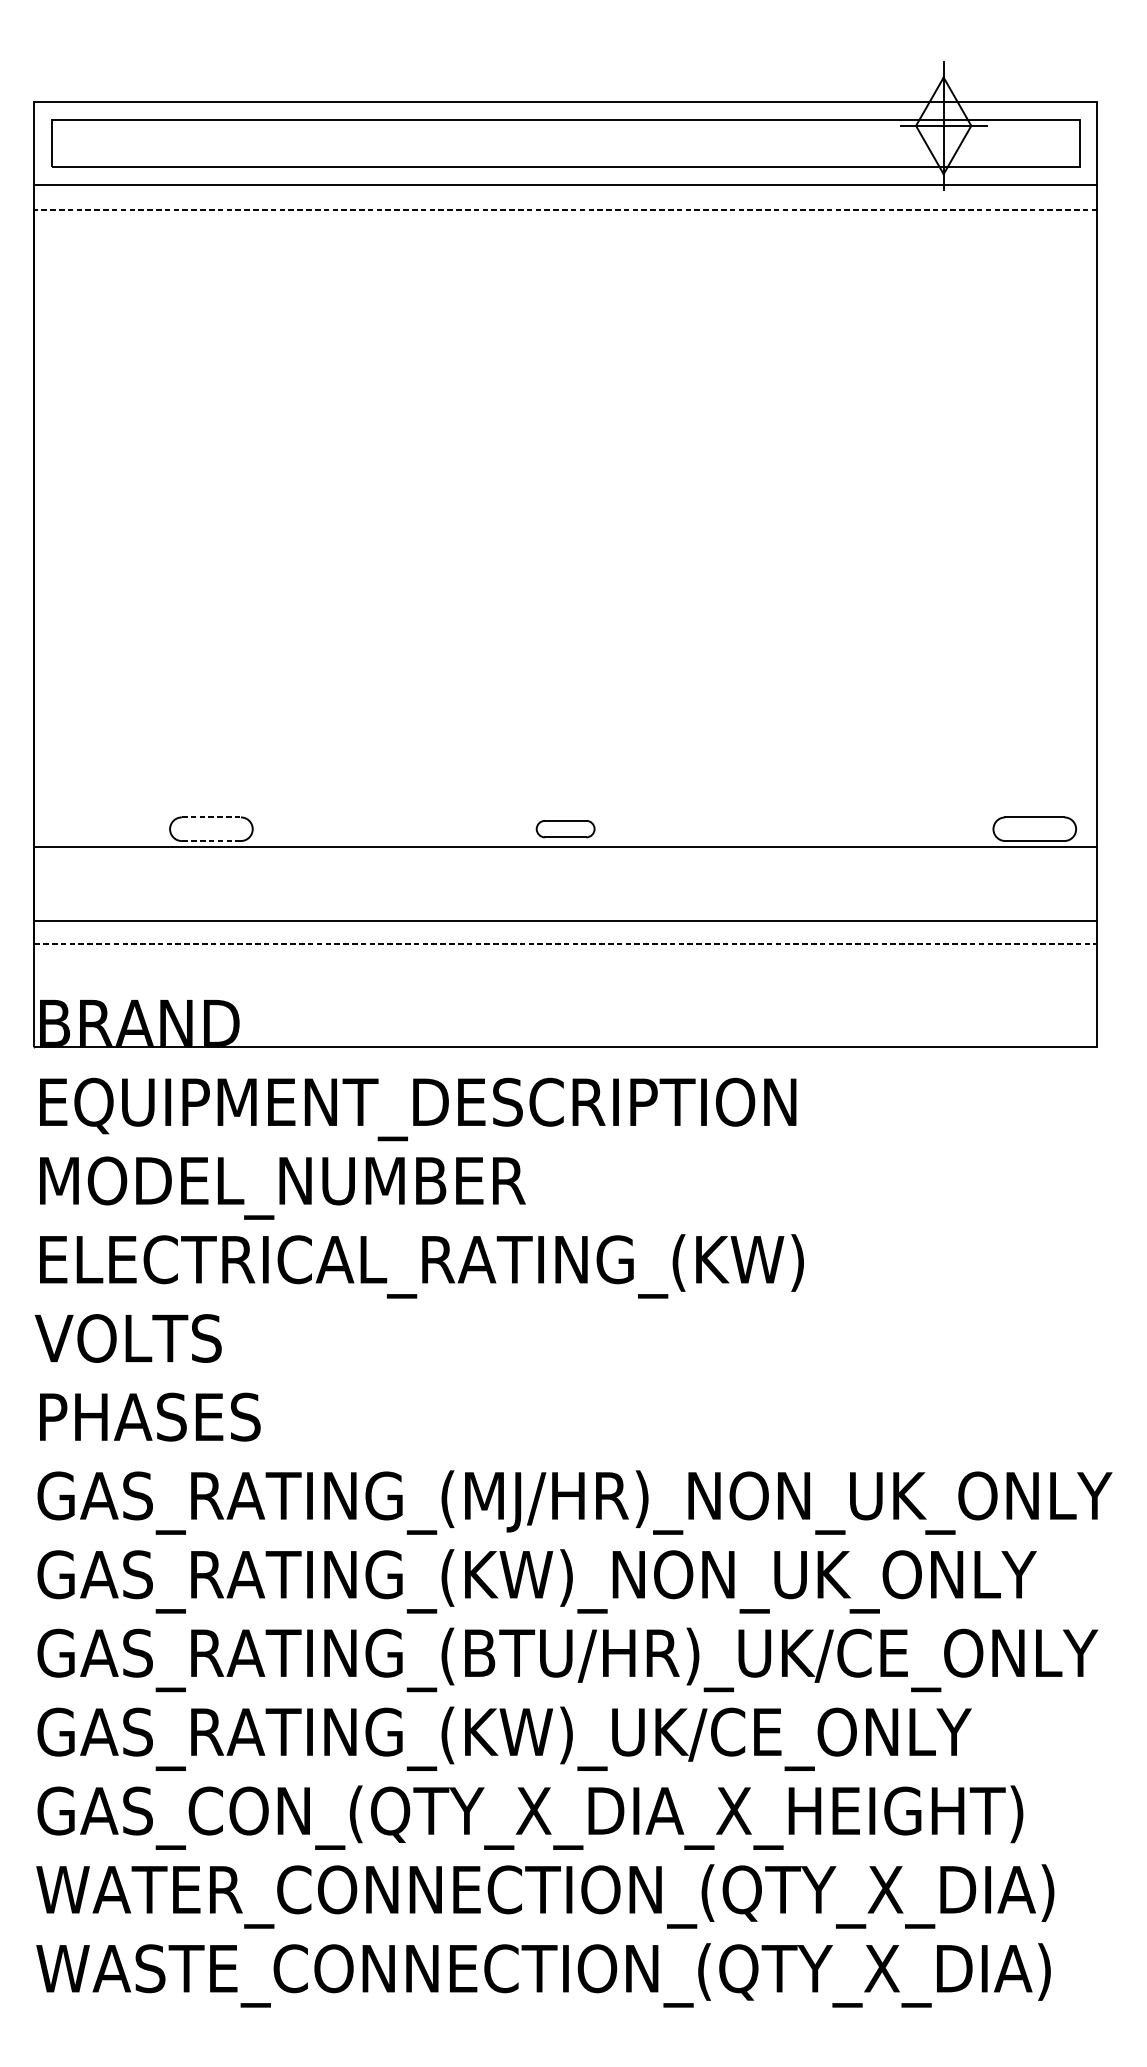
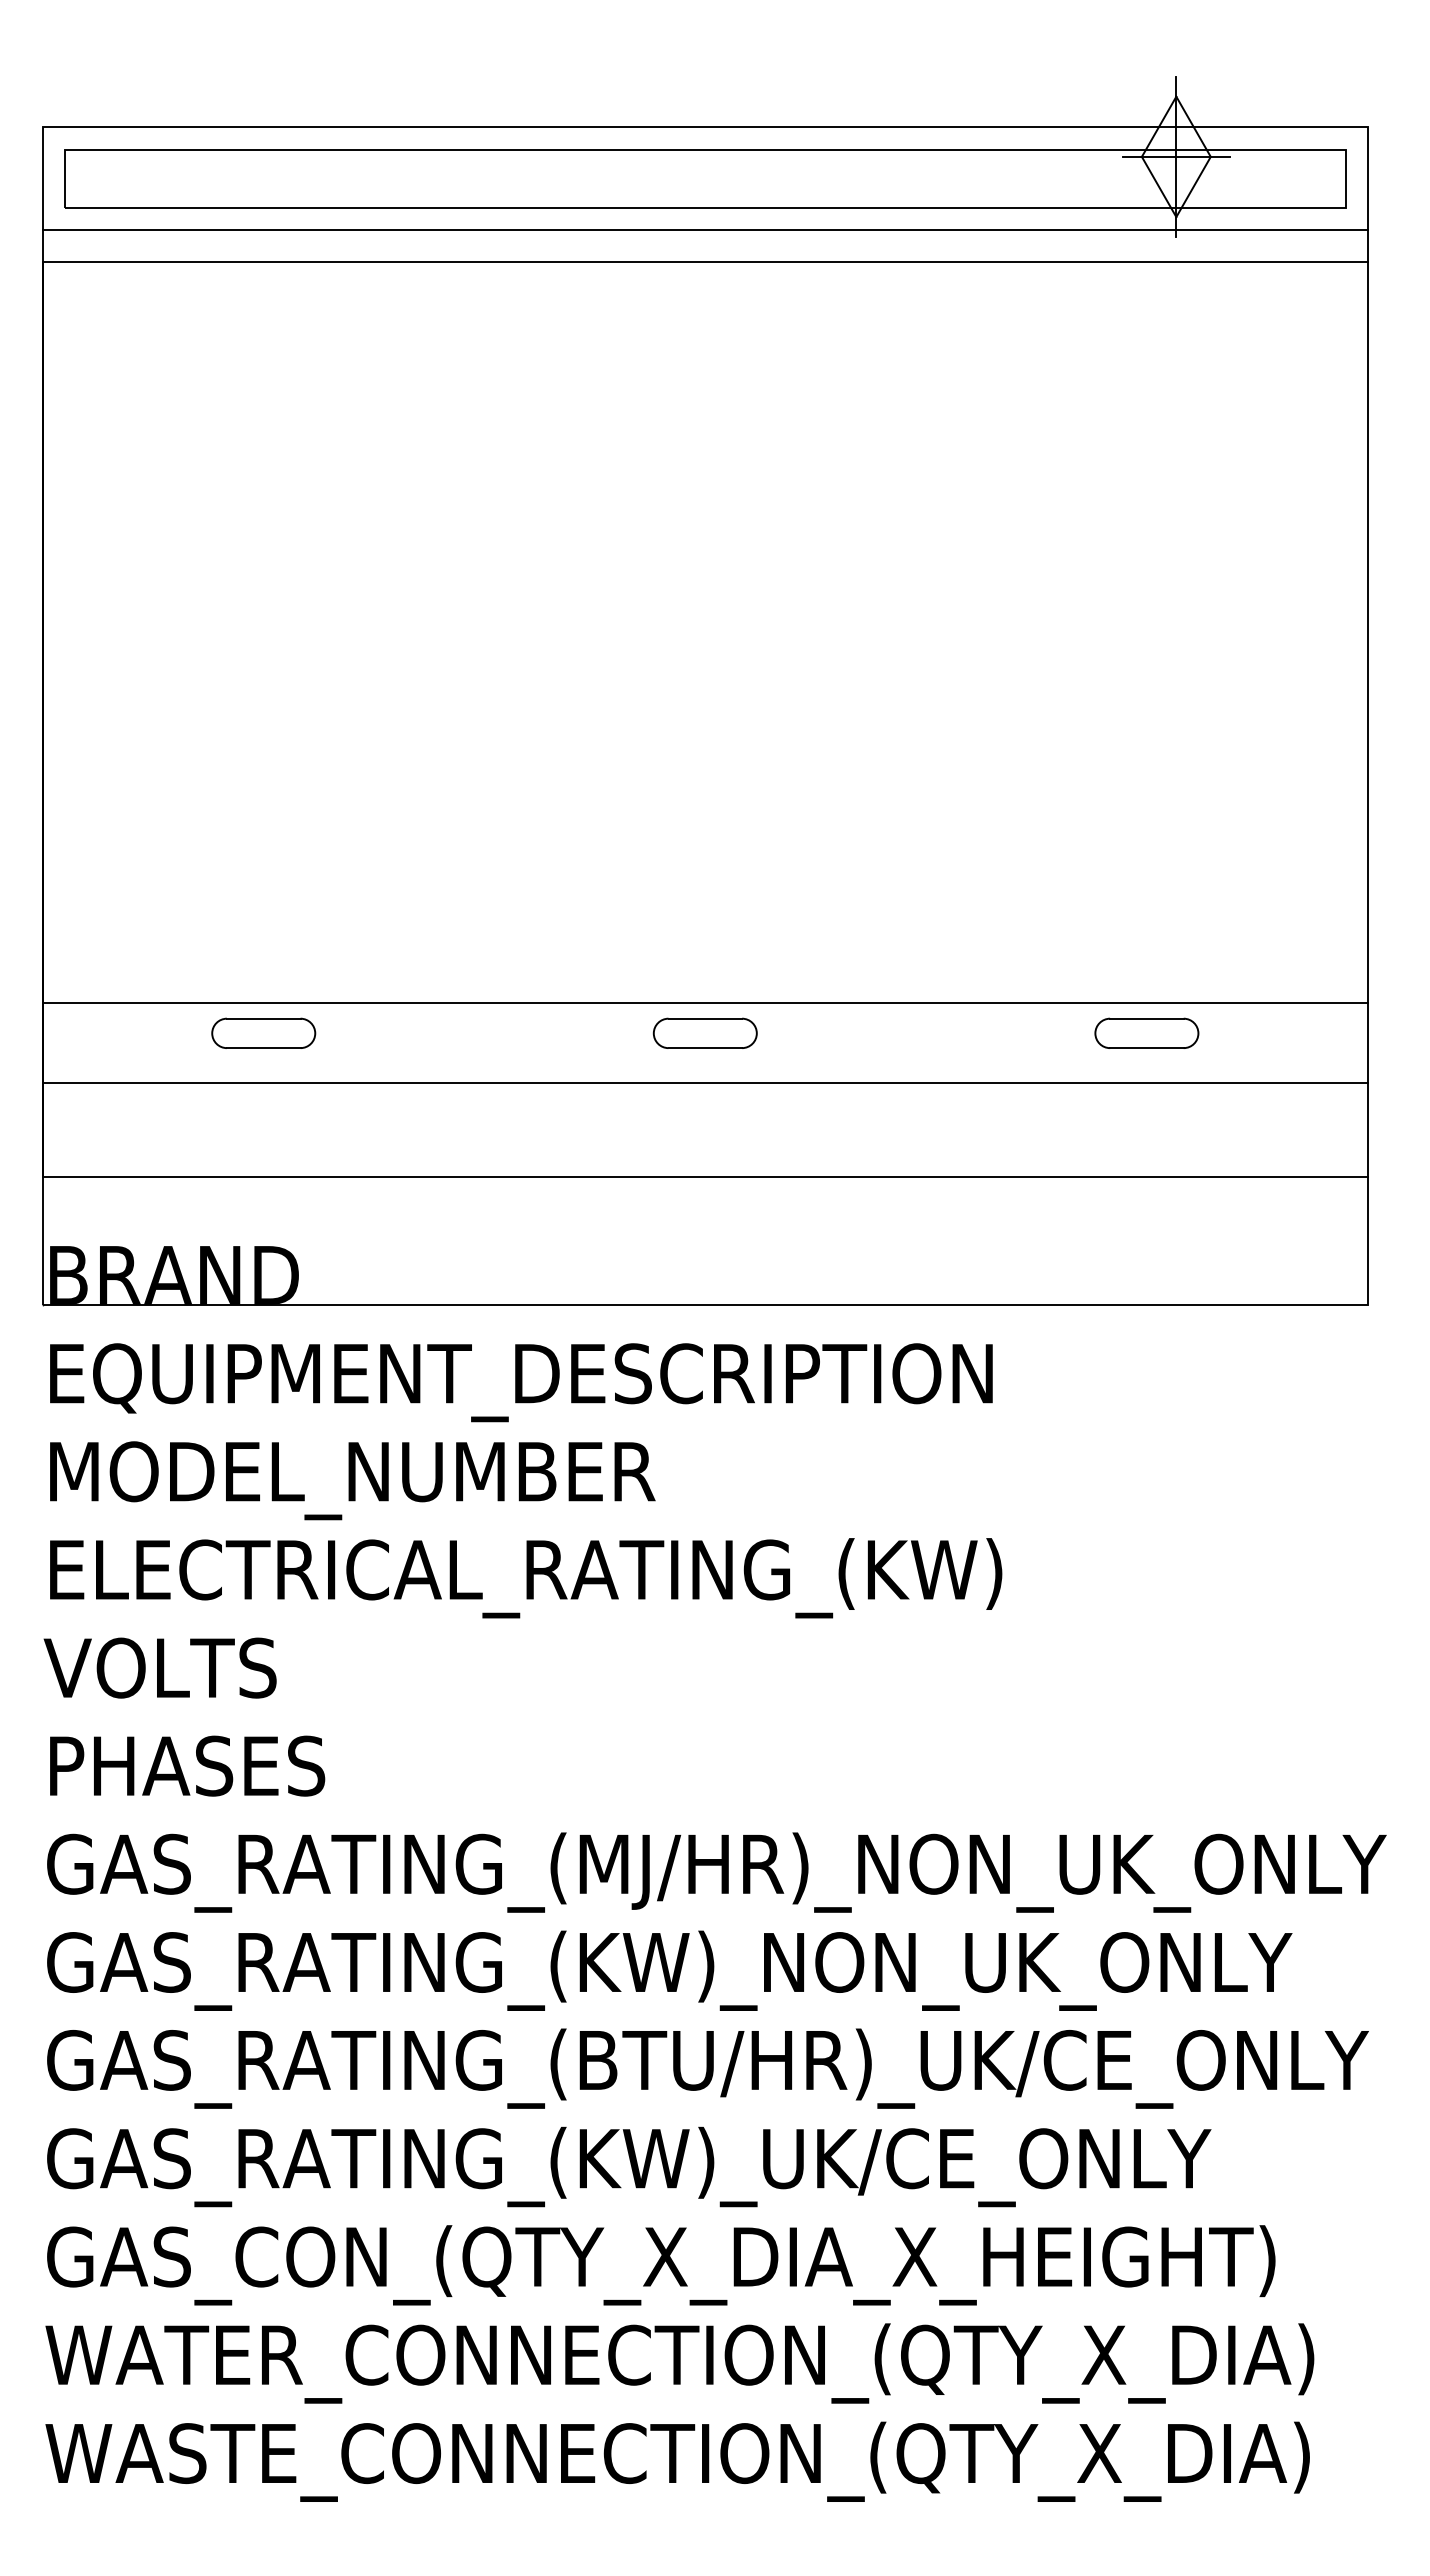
line: (565, 210) -> (704, 262), dashed -> solid
line: (211, 817) -> (263, 1018), dashed -> solid
part: (565, 828) -> (704, 1032), size x1.43
part: (1034, 828) -> (1146, 1032), moved
line: (211, 841) -> (263, 1048), dashed -> solid
line: (565, 846) -> (704, 1002), moved
line: (565, 921) -> (704, 1083), moved
line: (565, 944) -> (705, 1176), dashed -> solid

